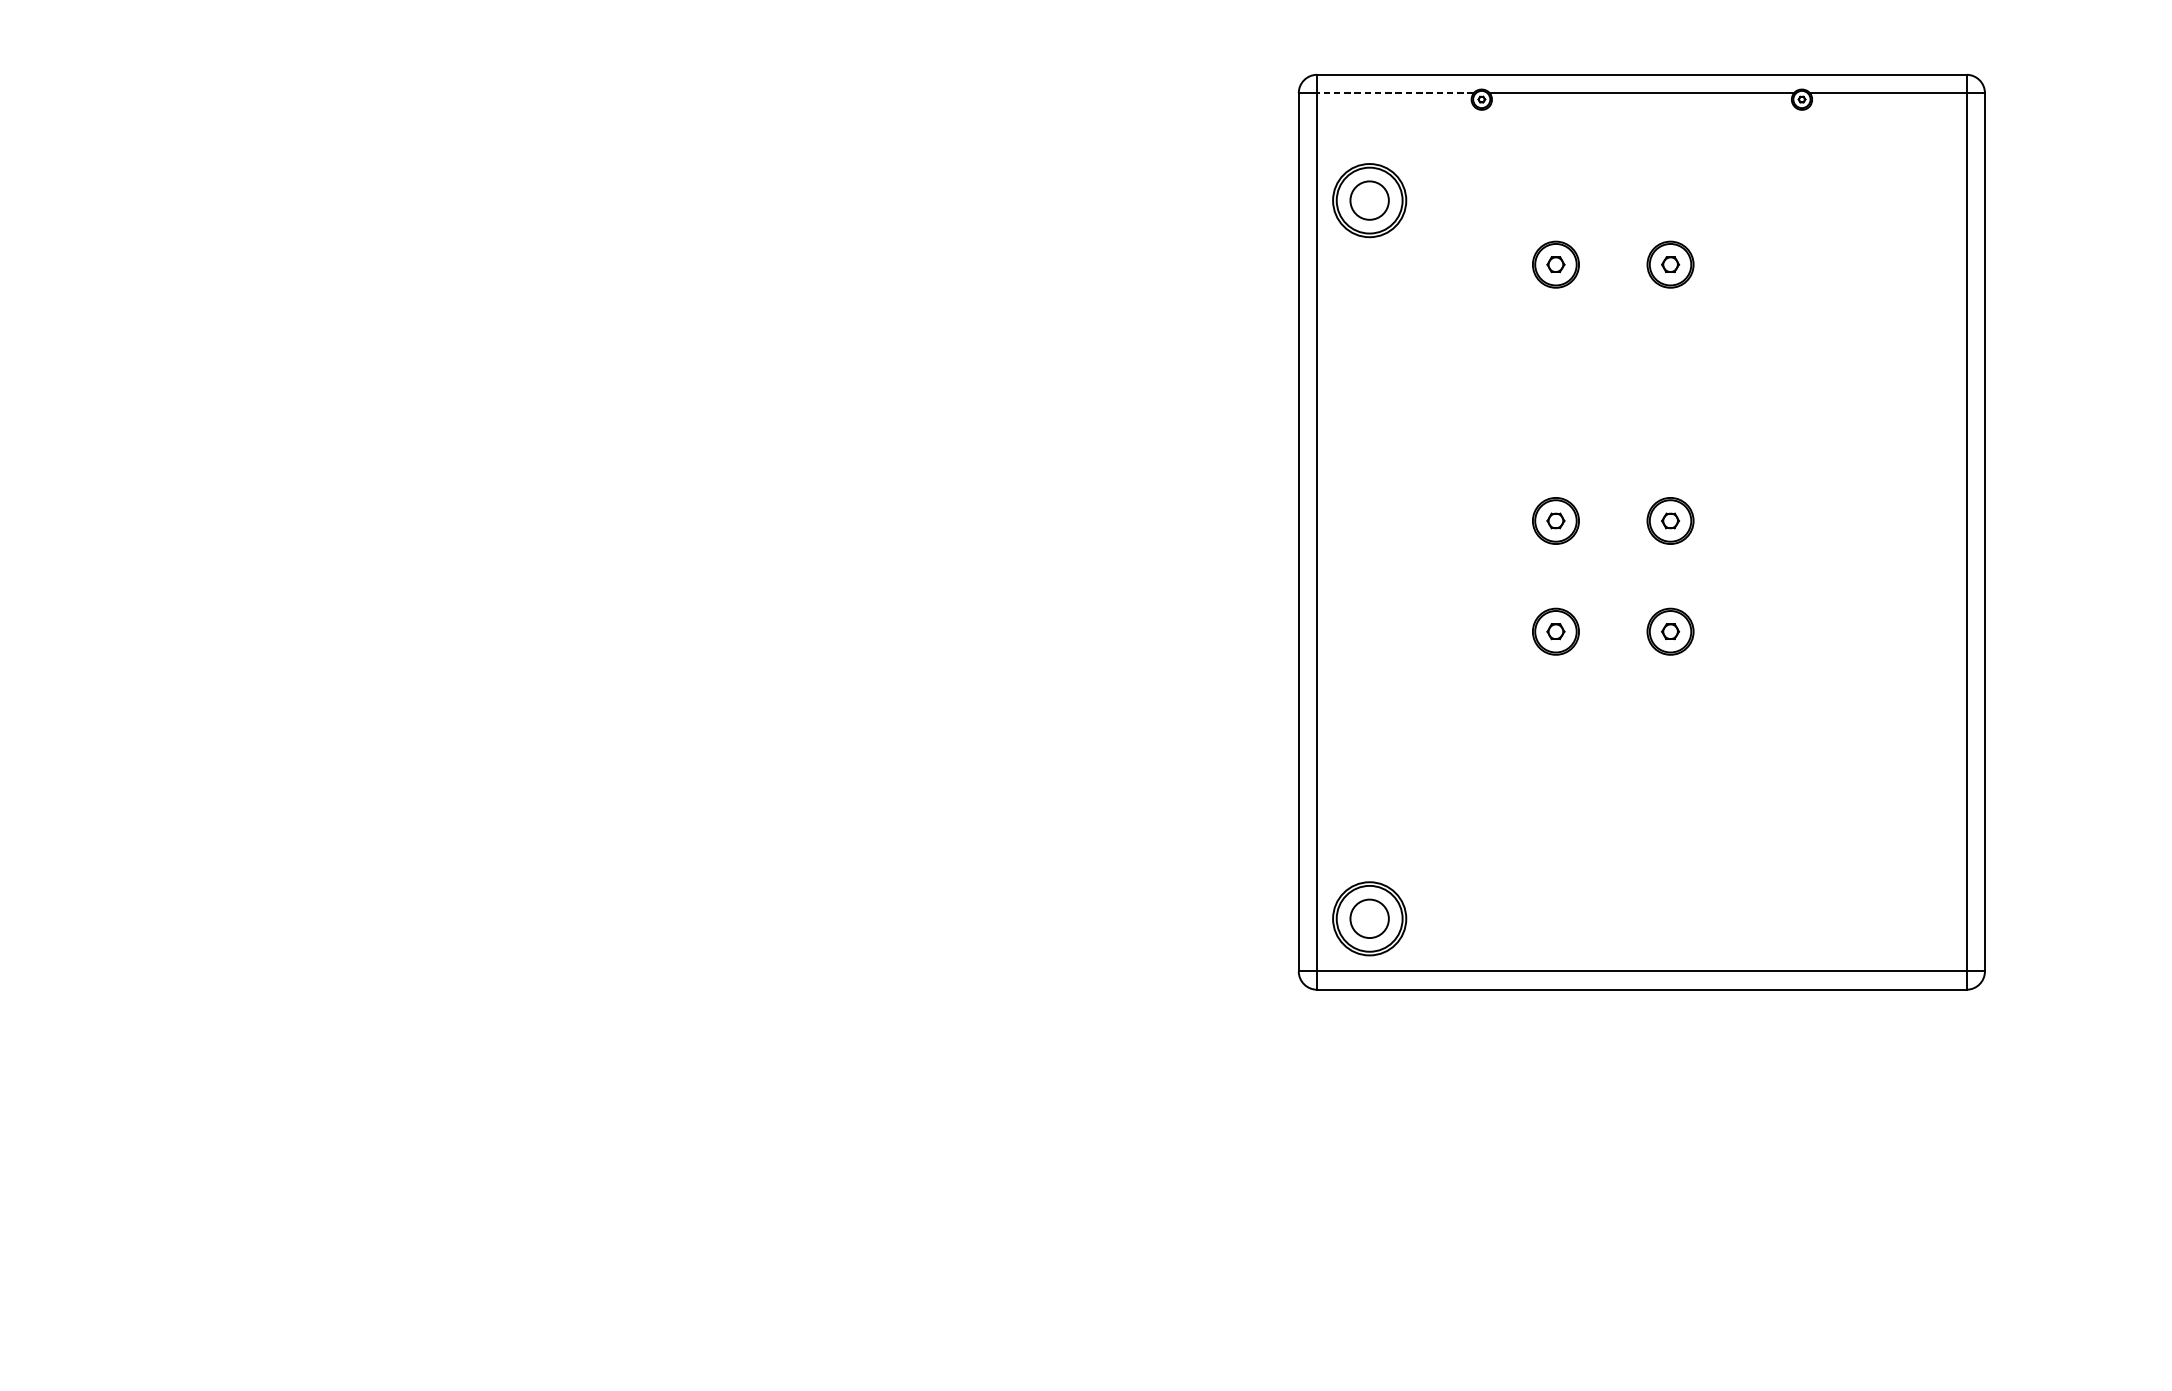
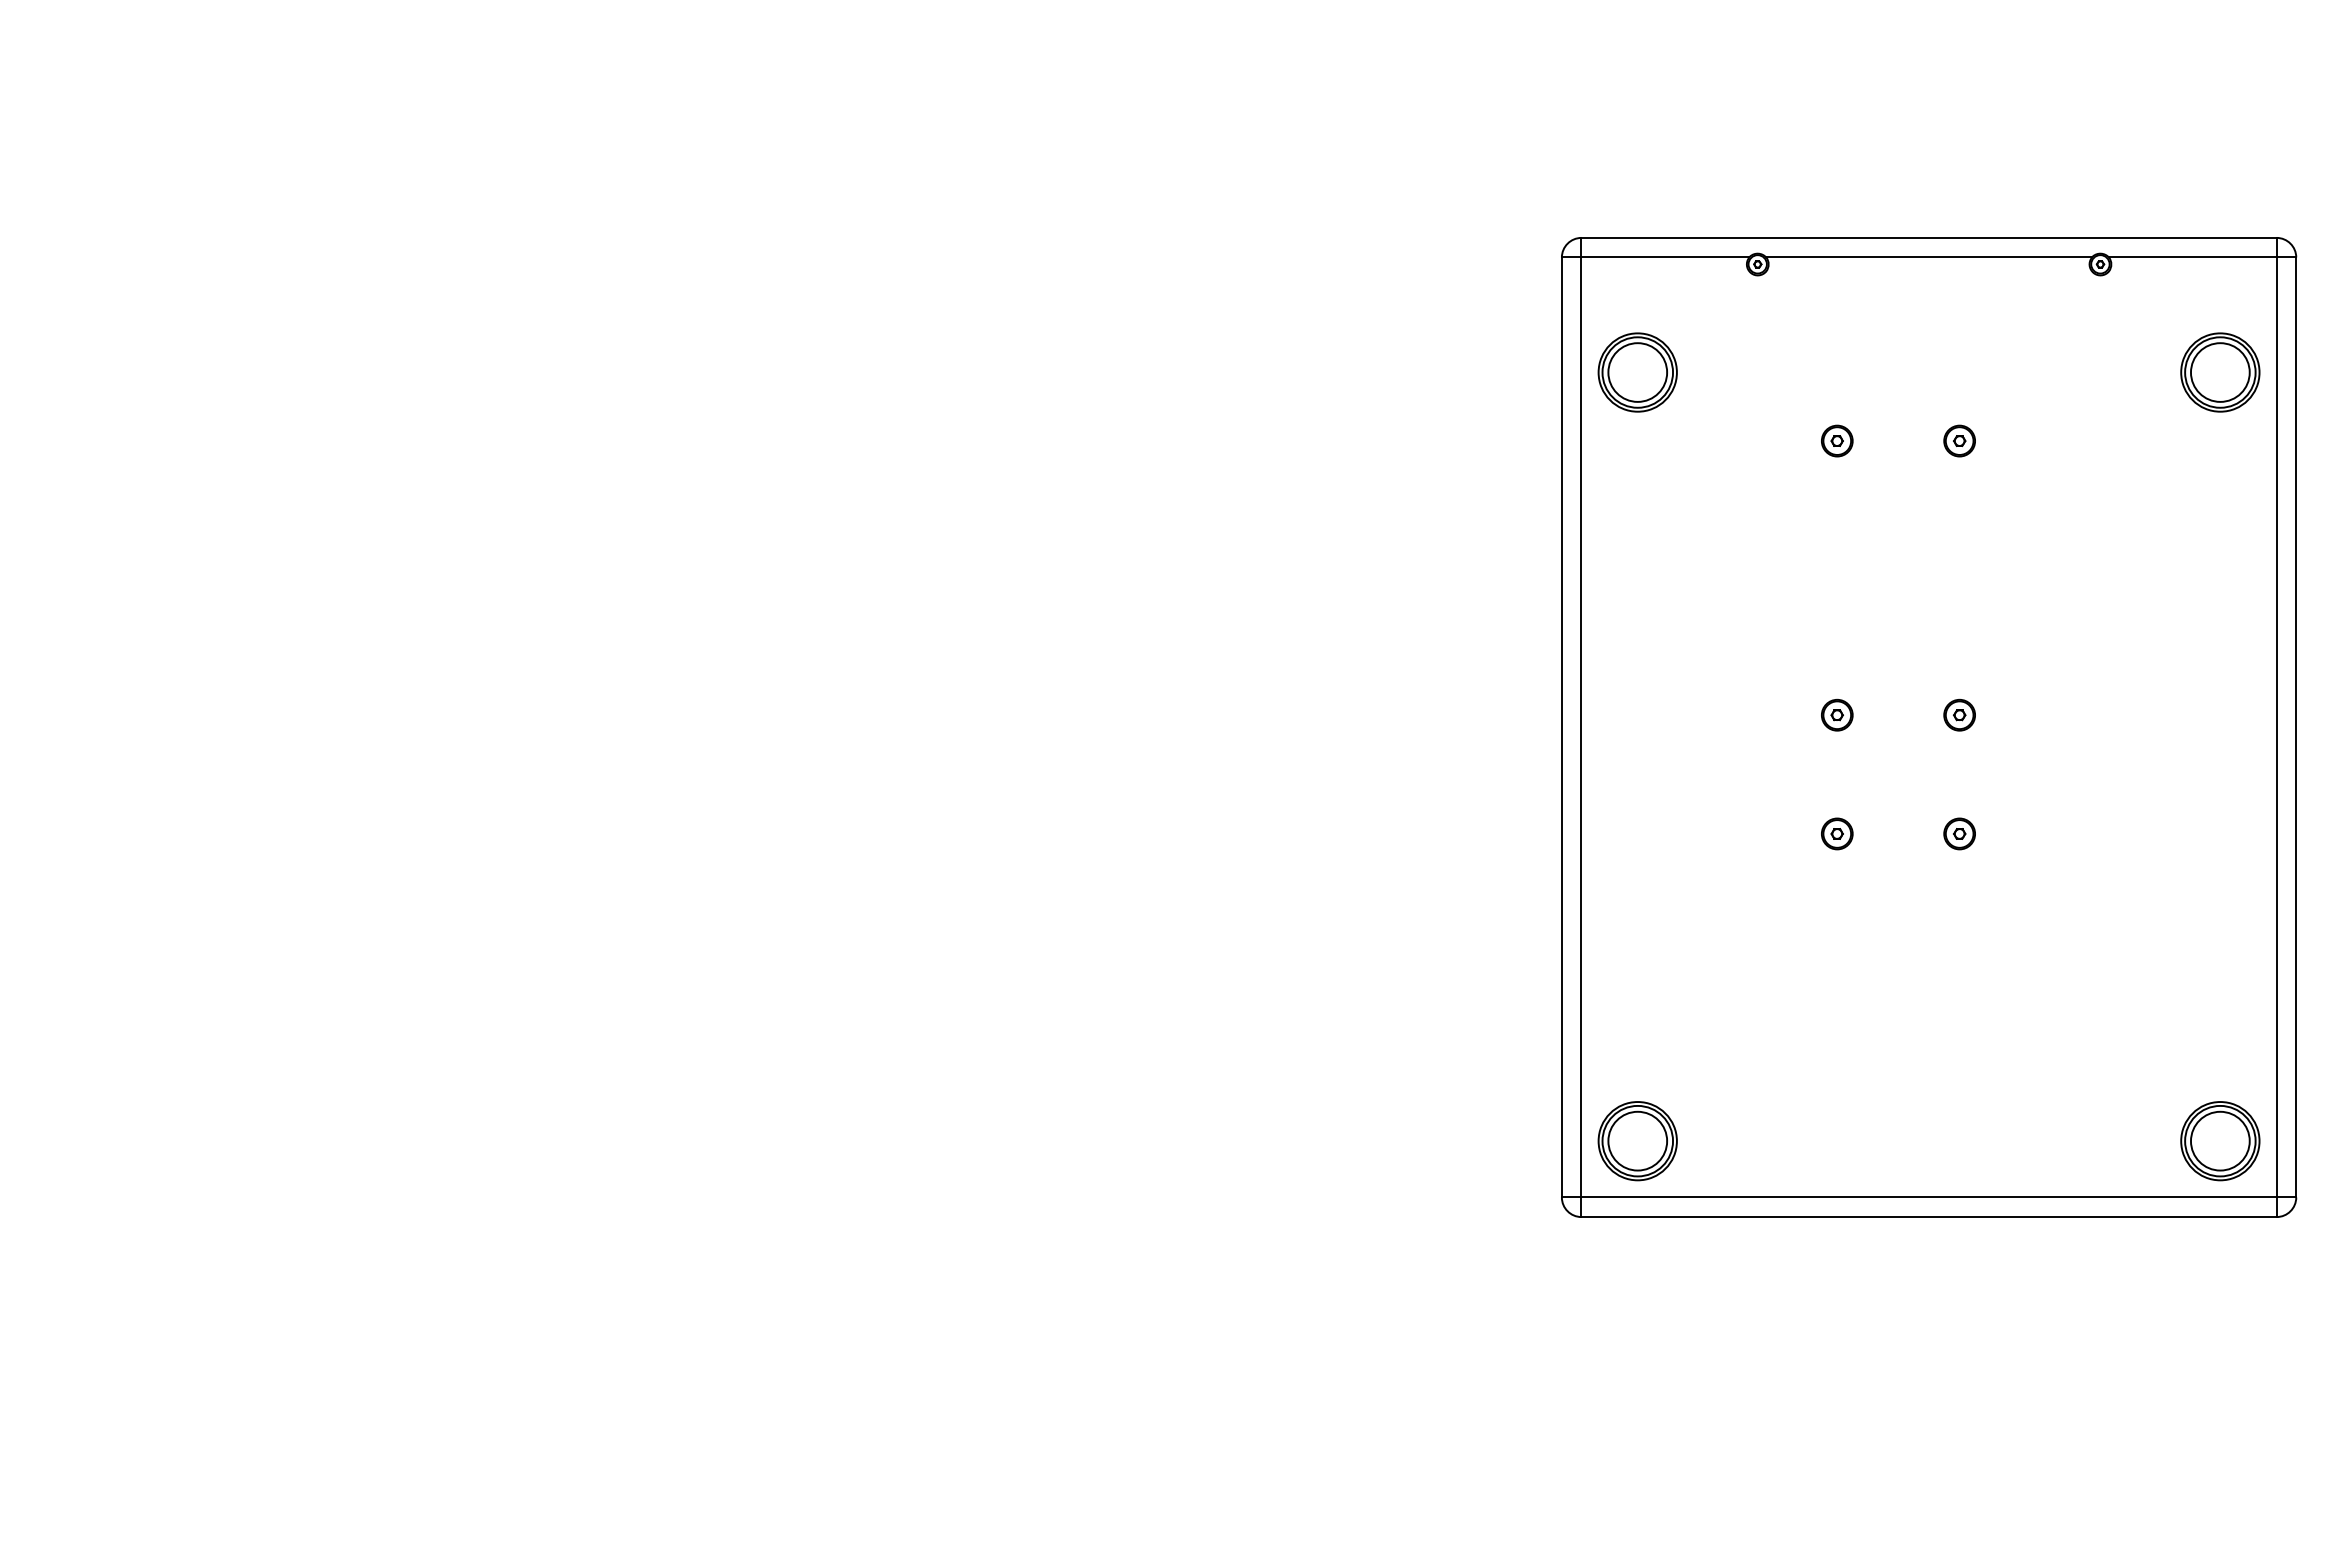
line: (1395, 93) -> (1665, 257), dashed -> solid
circle: (1369, 200) -> (1637, 372), size x1.43
part: (1914, 200) -> (2220, 372), added
part: (1556, 264) -> (1837, 440), size x0.62
part: (1670, 264) -> (1959, 440), size x0.62
part: (1556, 520) -> (1837, 714), size x0.62
part: (1670, 520) -> (1959, 714), size x0.62
part: (1556, 631) -> (1837, 833), size x0.62
part: (1670, 631) -> (1959, 833), size x0.62
circle: (1369, 918) -> (1637, 1140), size x1.43
part: (1914, 919) -> (2220, 1141), added

